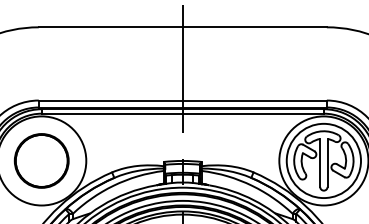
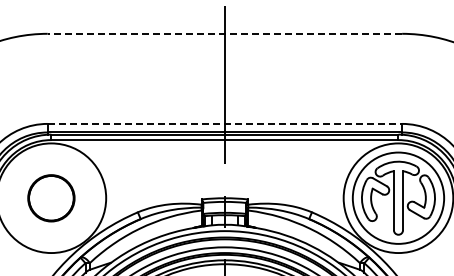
line: (182, 27) -> (224, 33), solid -> dashed
line: (183, 100) -> (225, 123), solid -> dashed
circle: (41, 161) -> (51, 198), size x0.7

